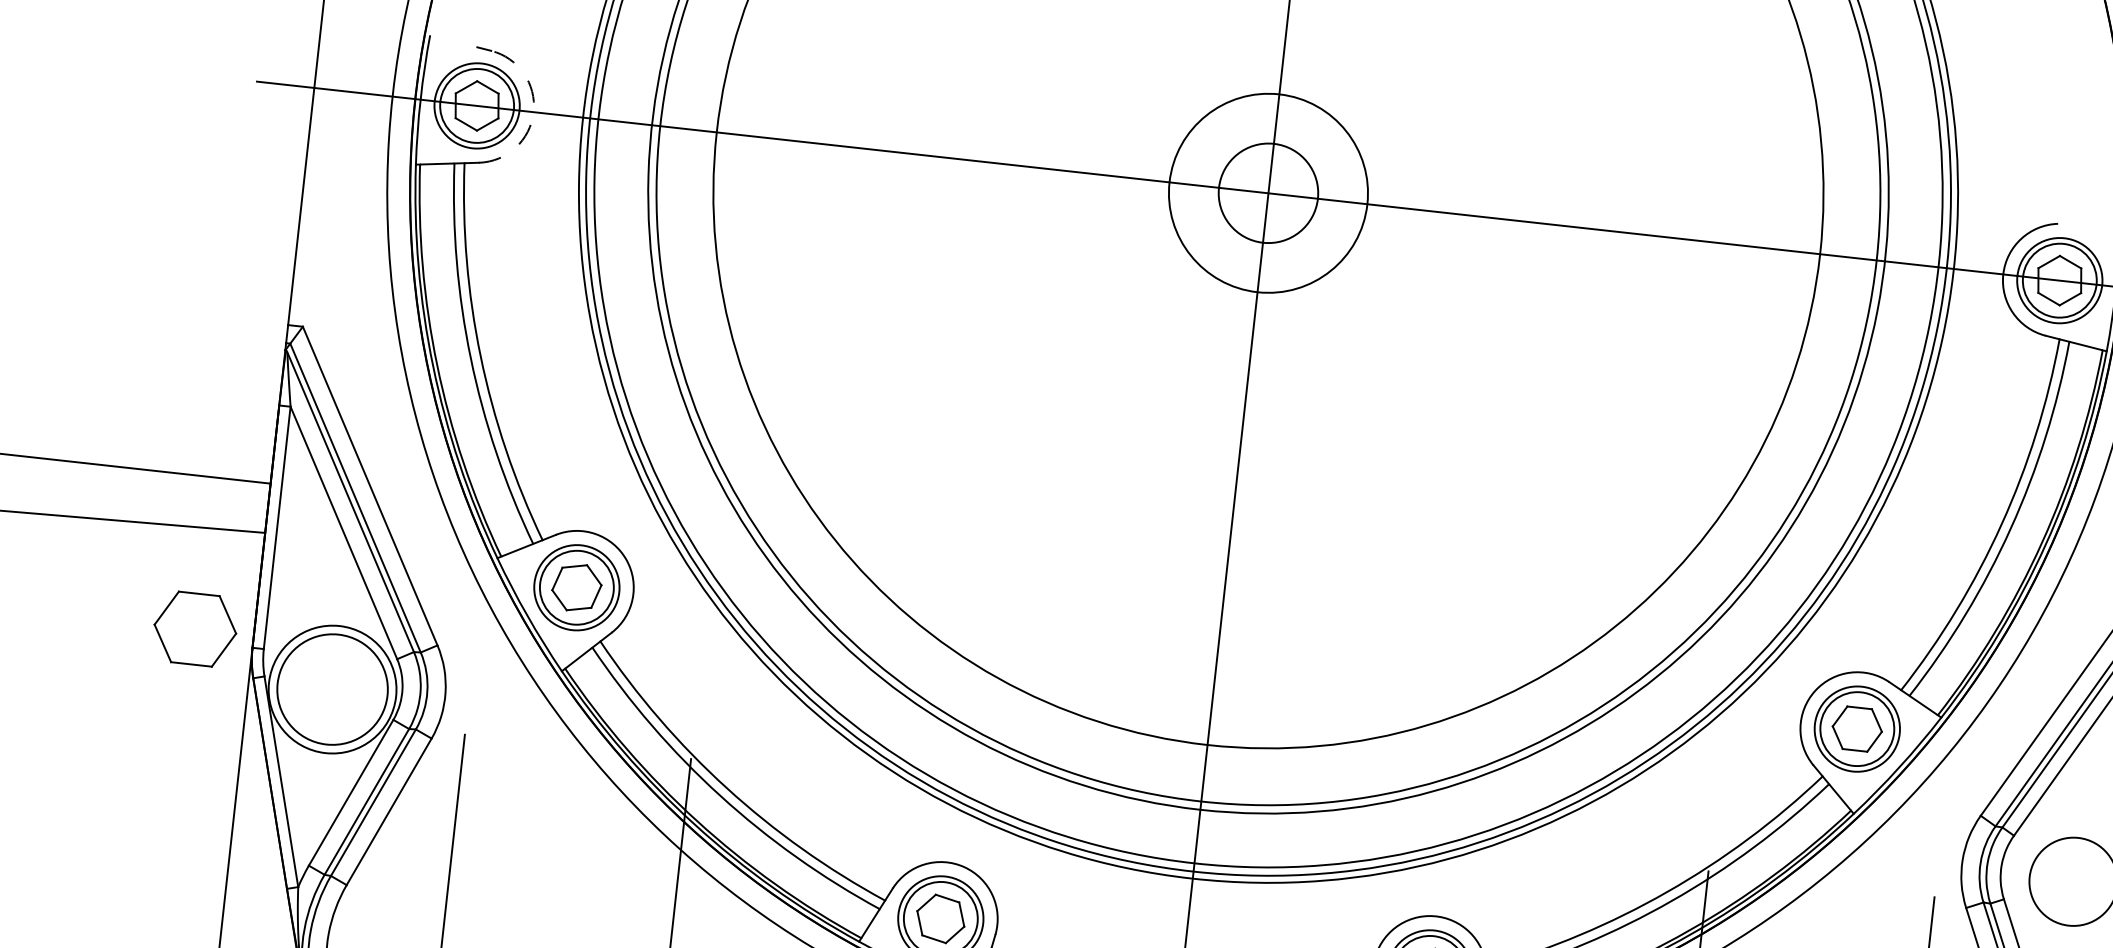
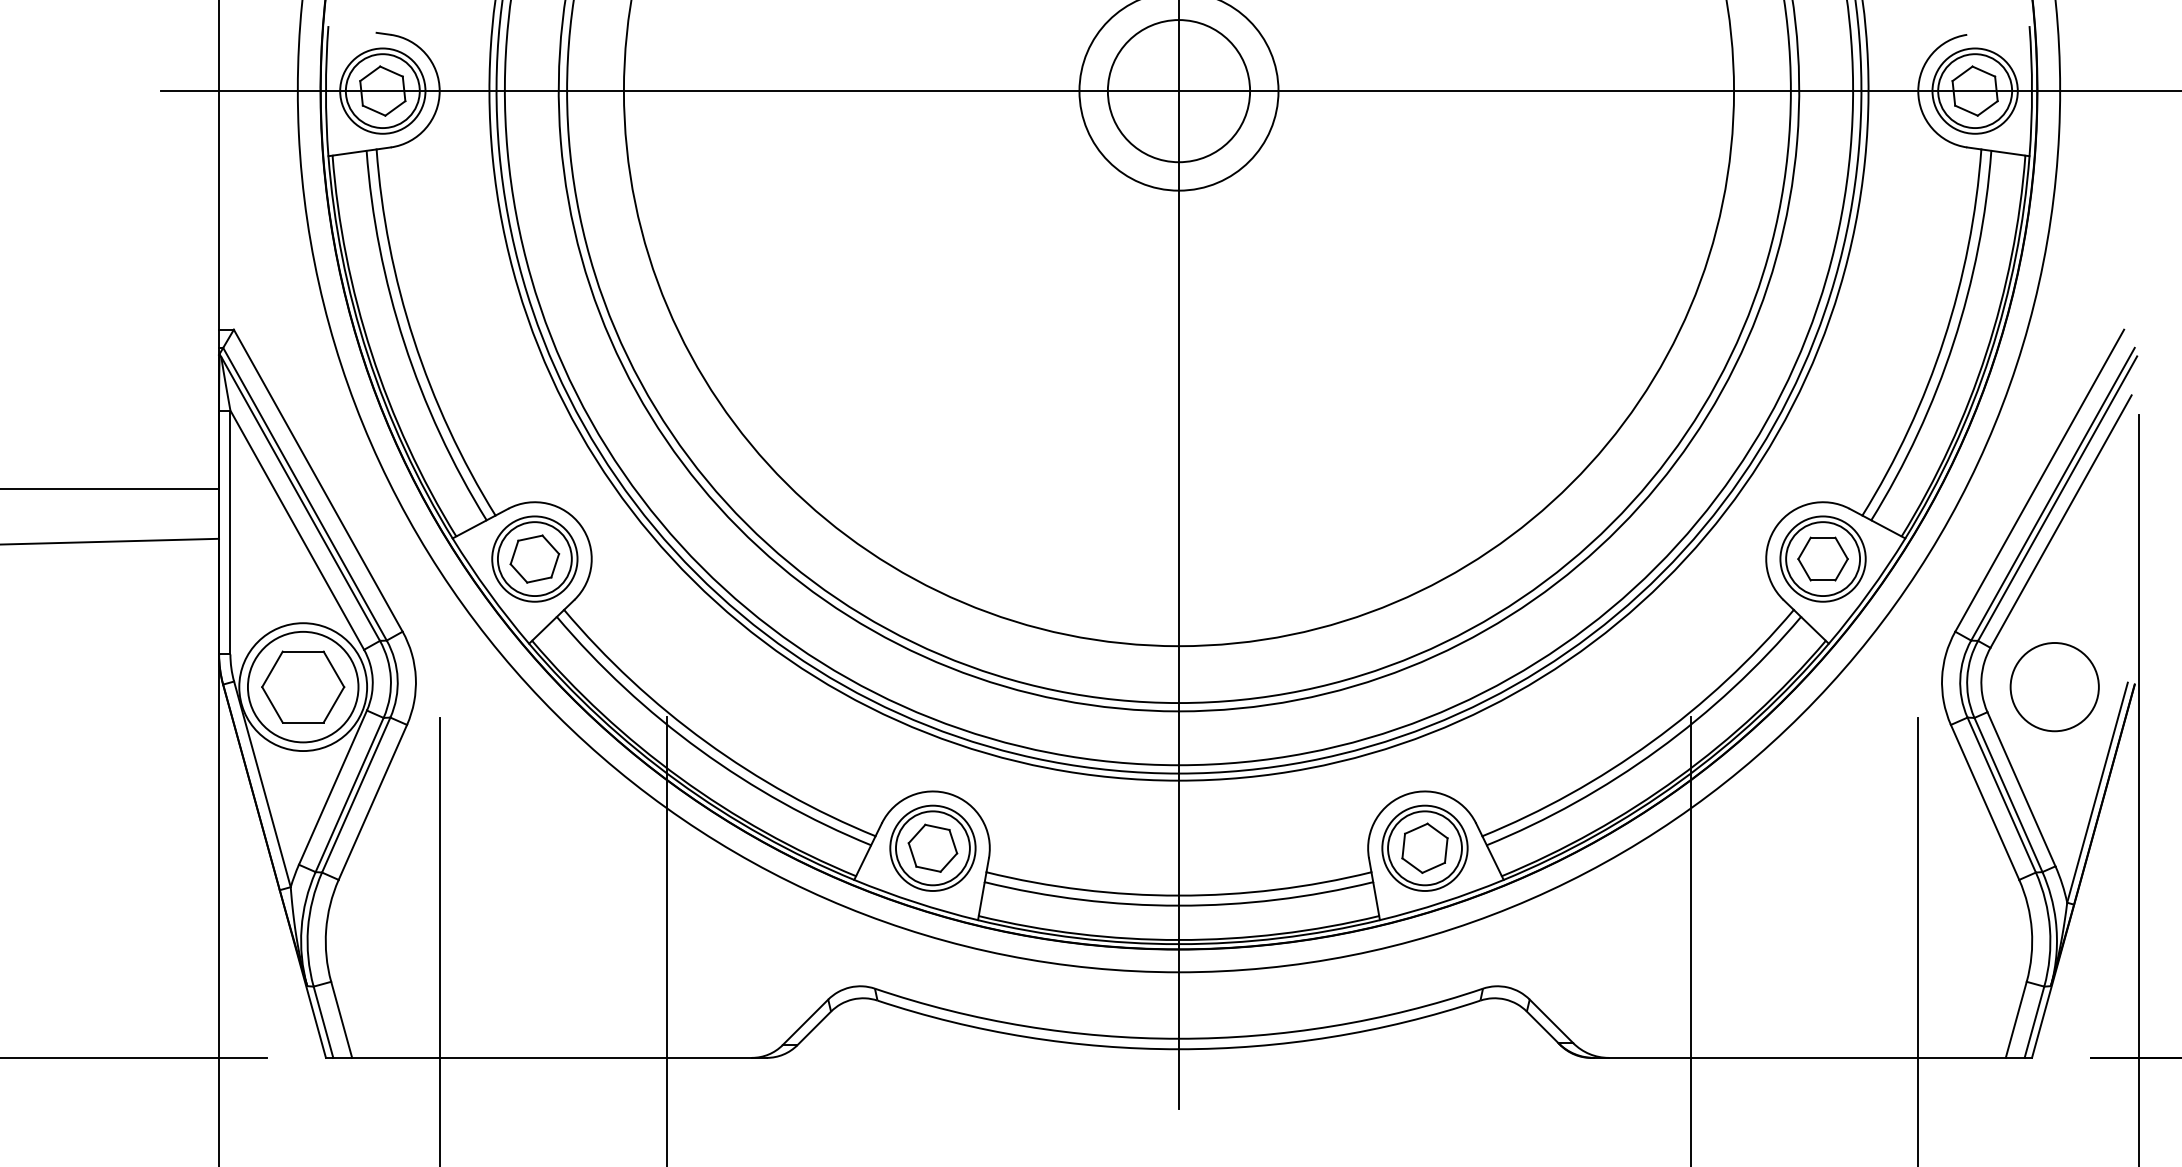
arc: (533, 112) -> (439, 91), dashed -> solid
circle: (1267, 193) -> (1178, 91), size x1.43
part: (195, 628) -> (303, 686), moved

